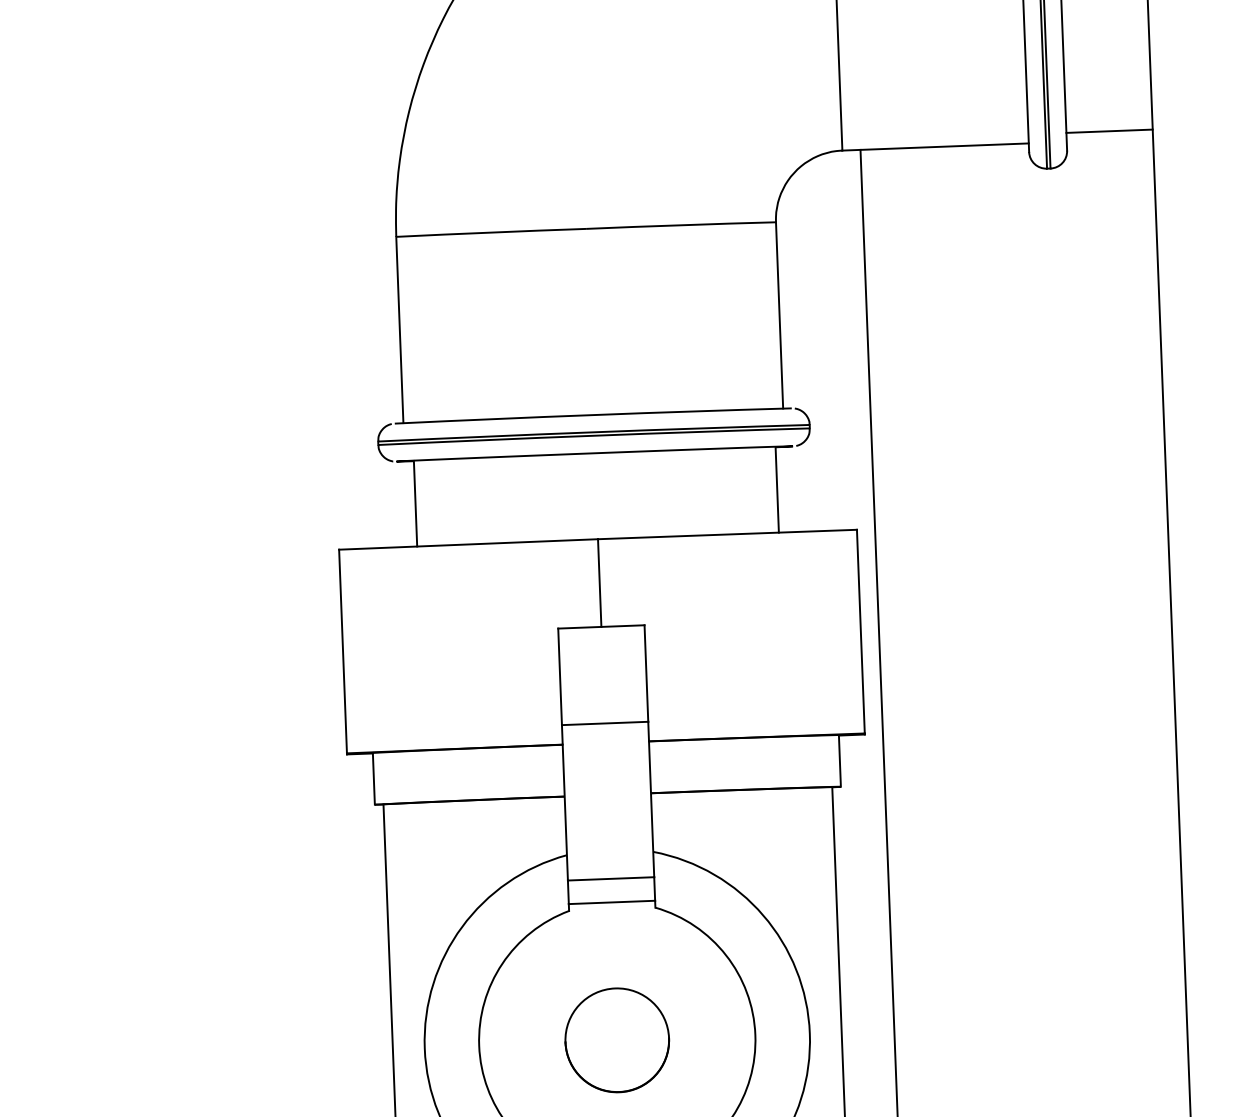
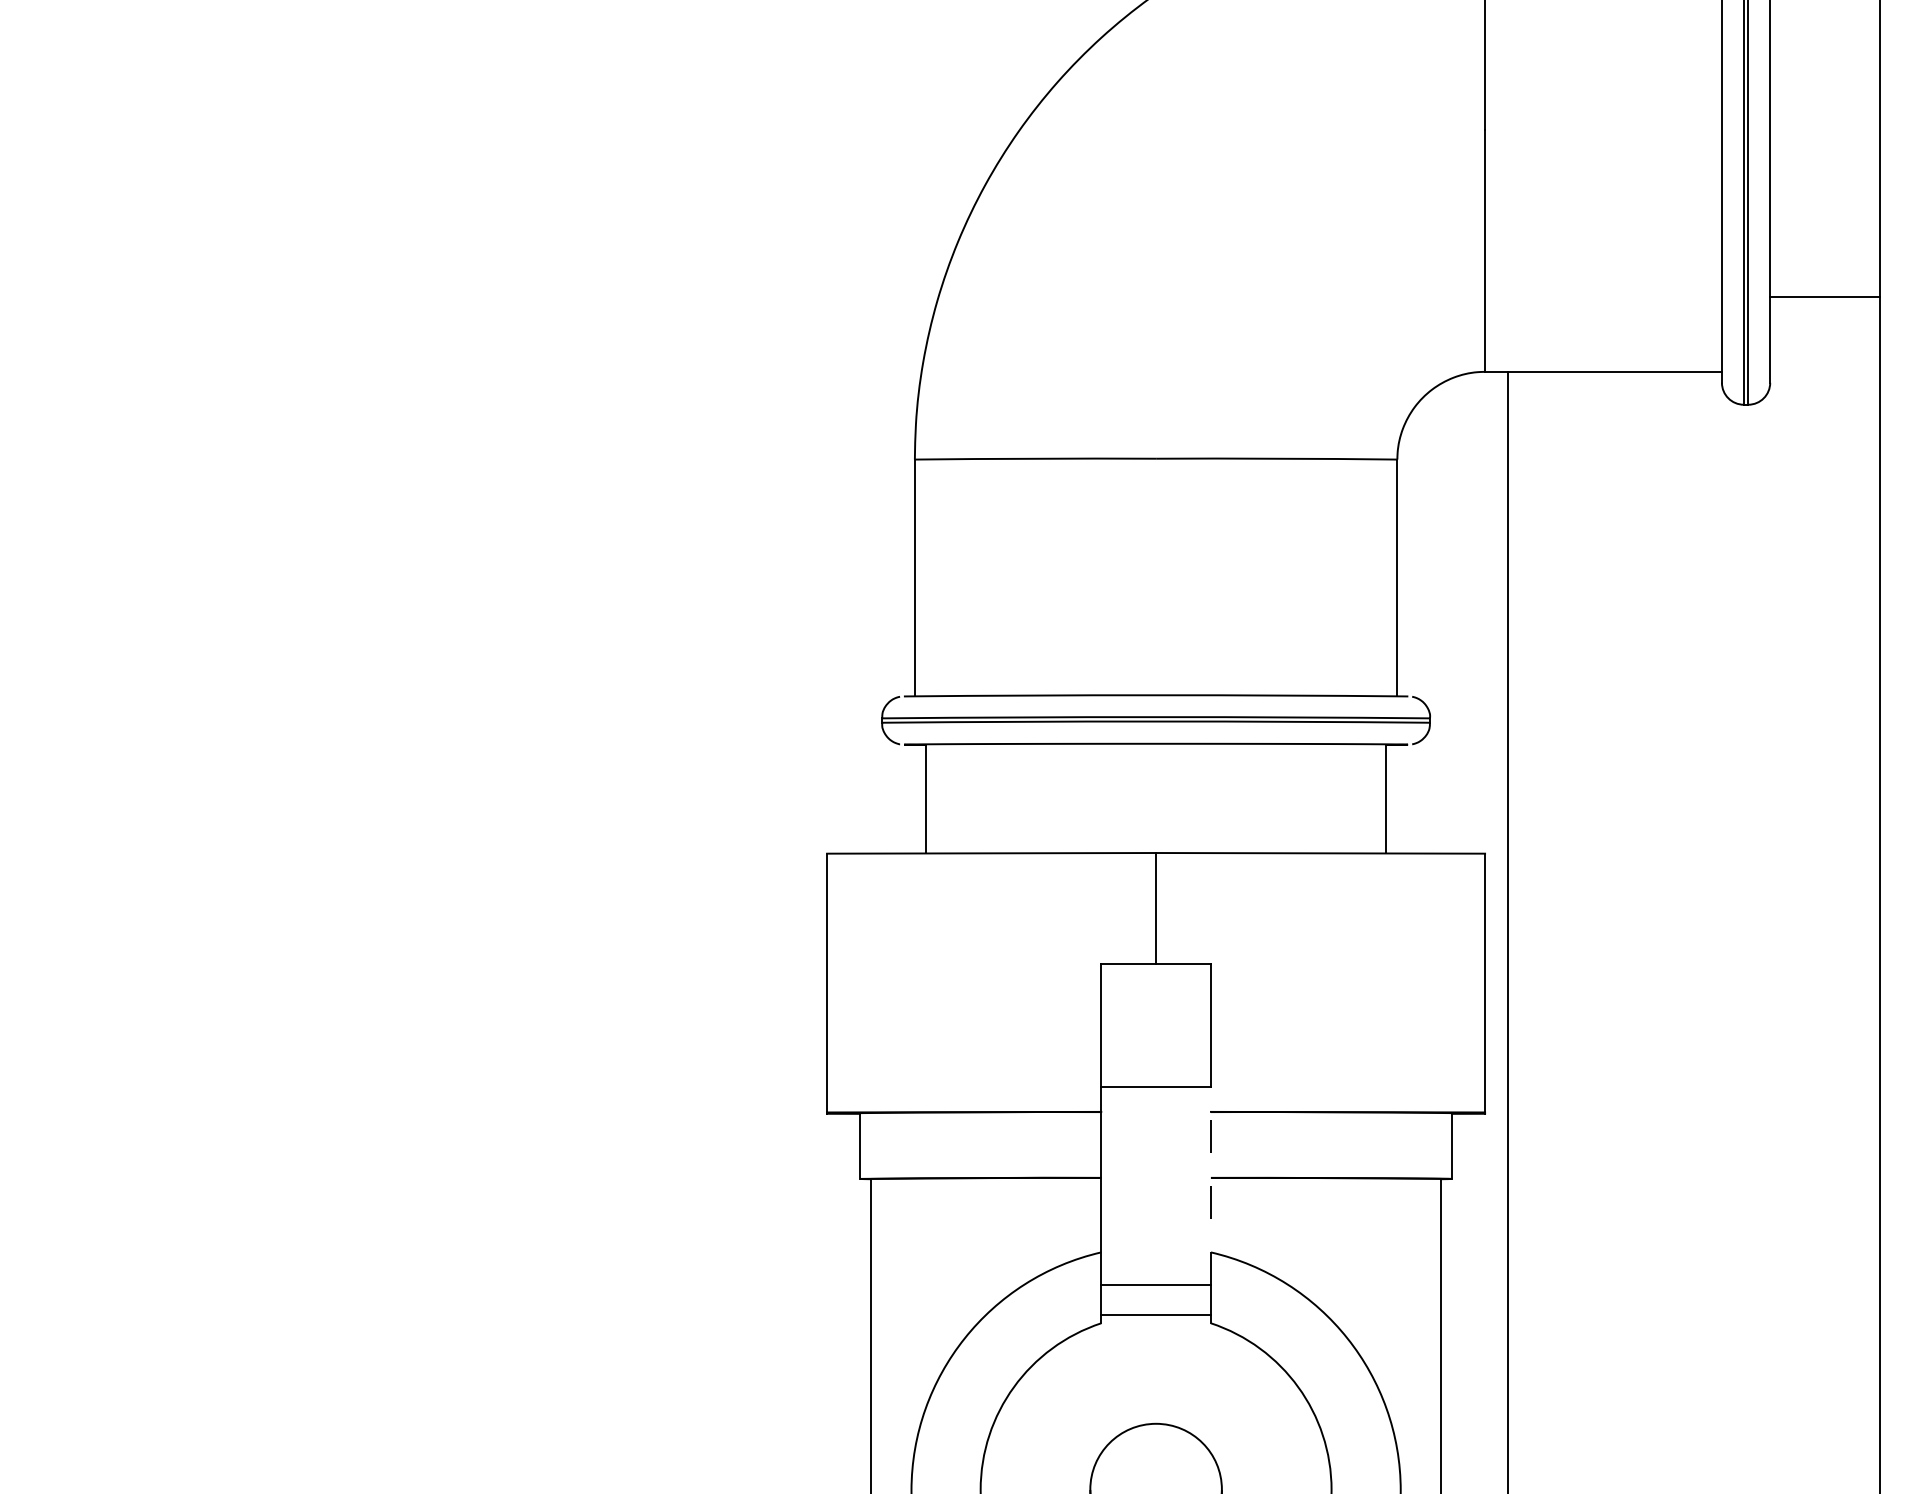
line: (1109, 131) -> (1824, 297), moved
line: (650, 799) -> (1210, 1185), solid -> dashed

